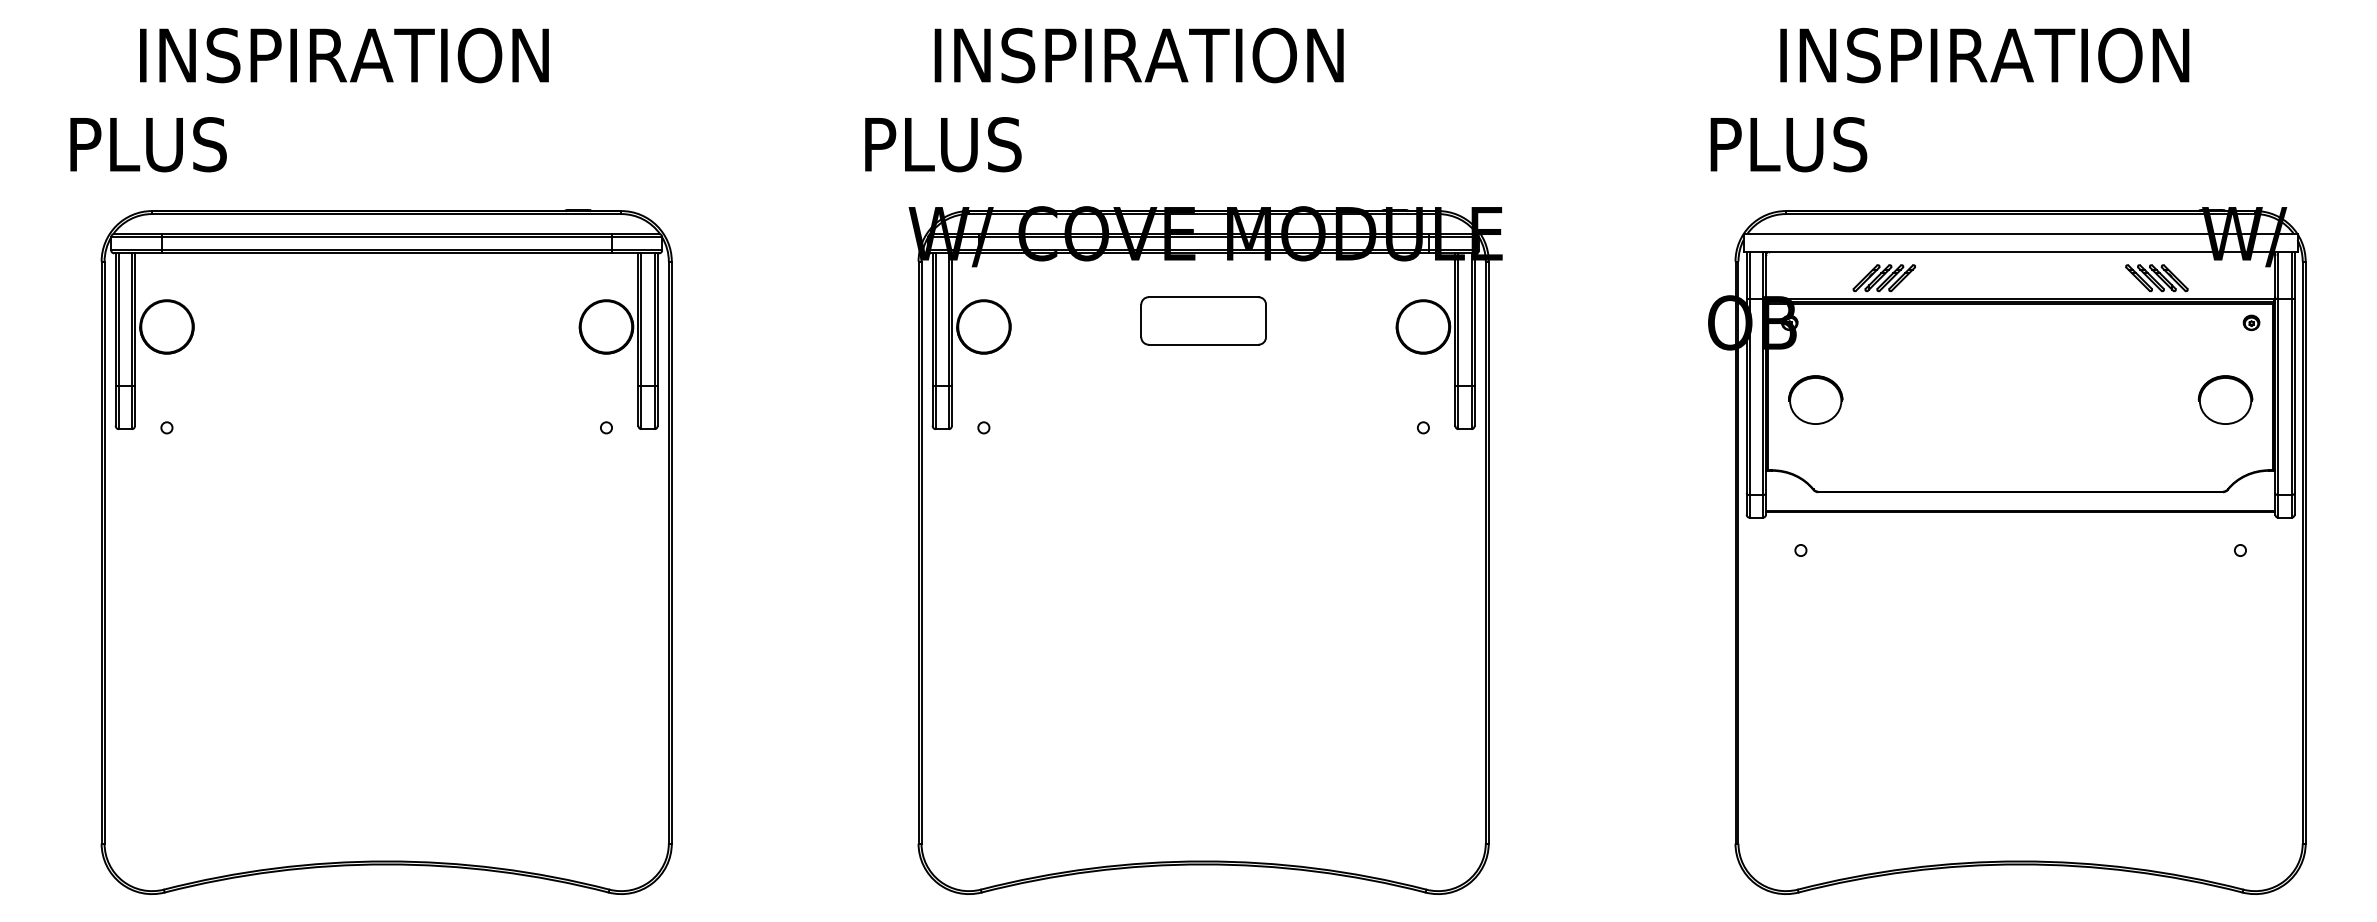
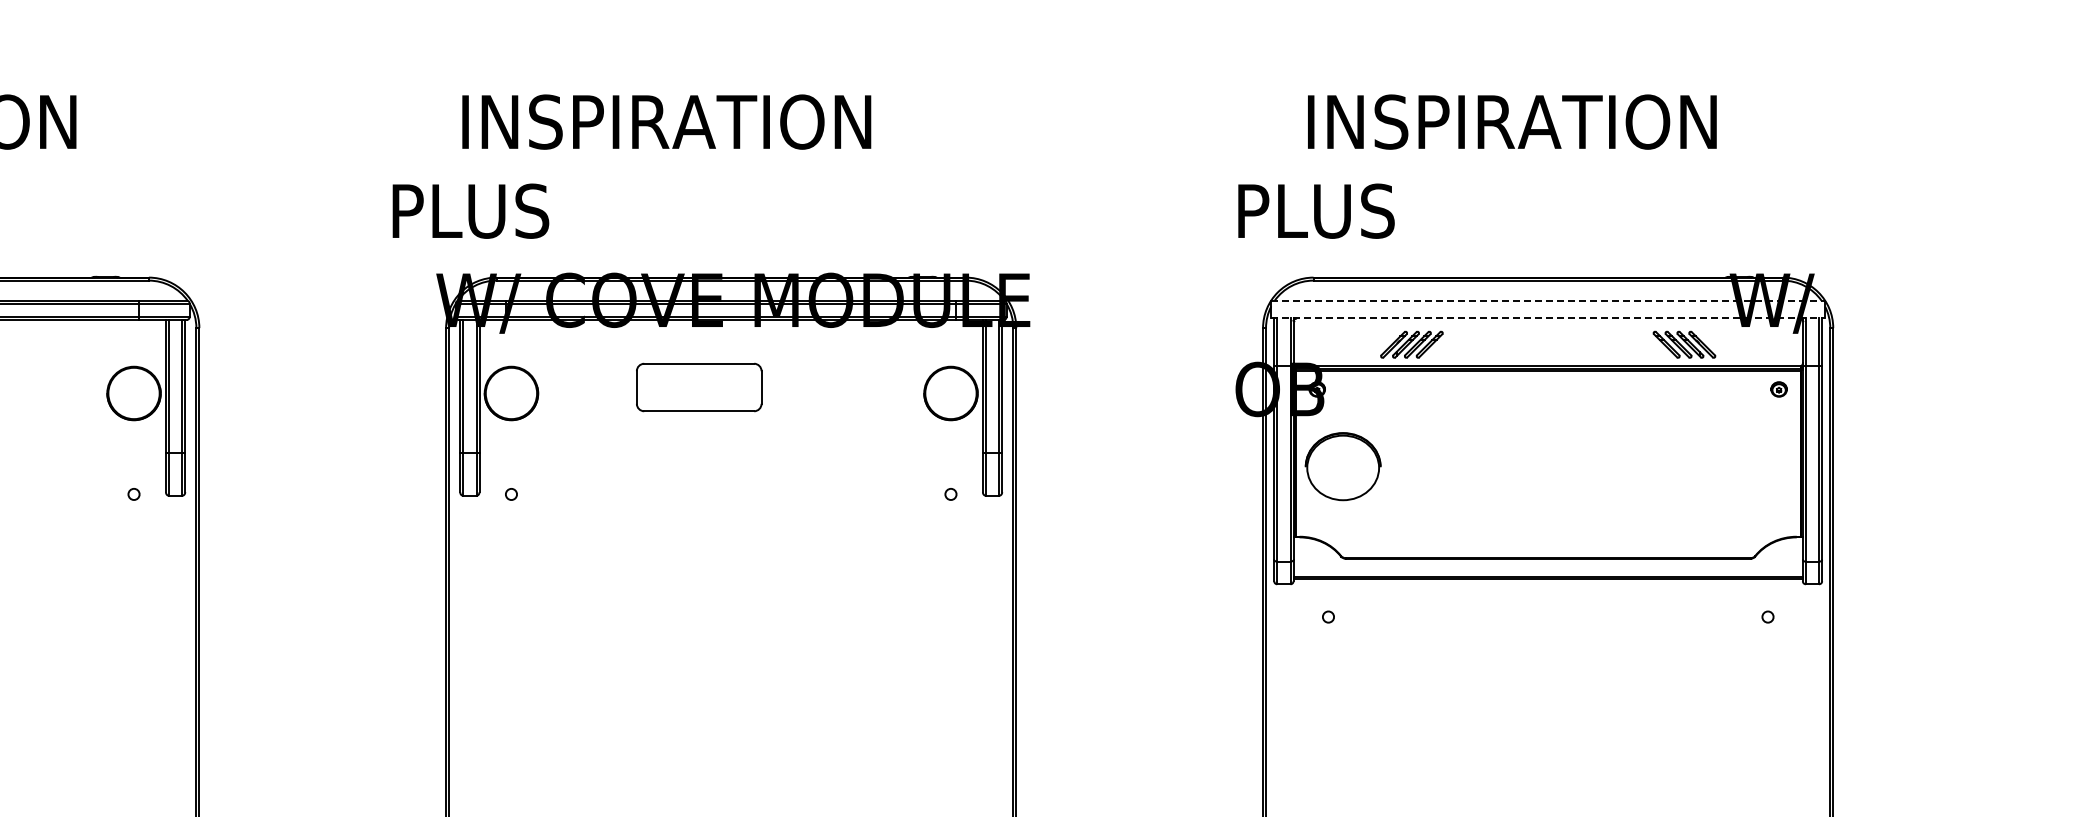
line: (2020, 234) -> (1548, 301), solid -> dashed
line: (2020, 251) -> (1548, 318), solid -> dashed
part: (1203, 320) -> (699, 387), moved
part: (1815, 399) -> (1343, 466), size x1.4
part: (2225, 399) -> (1753, 466), removed

